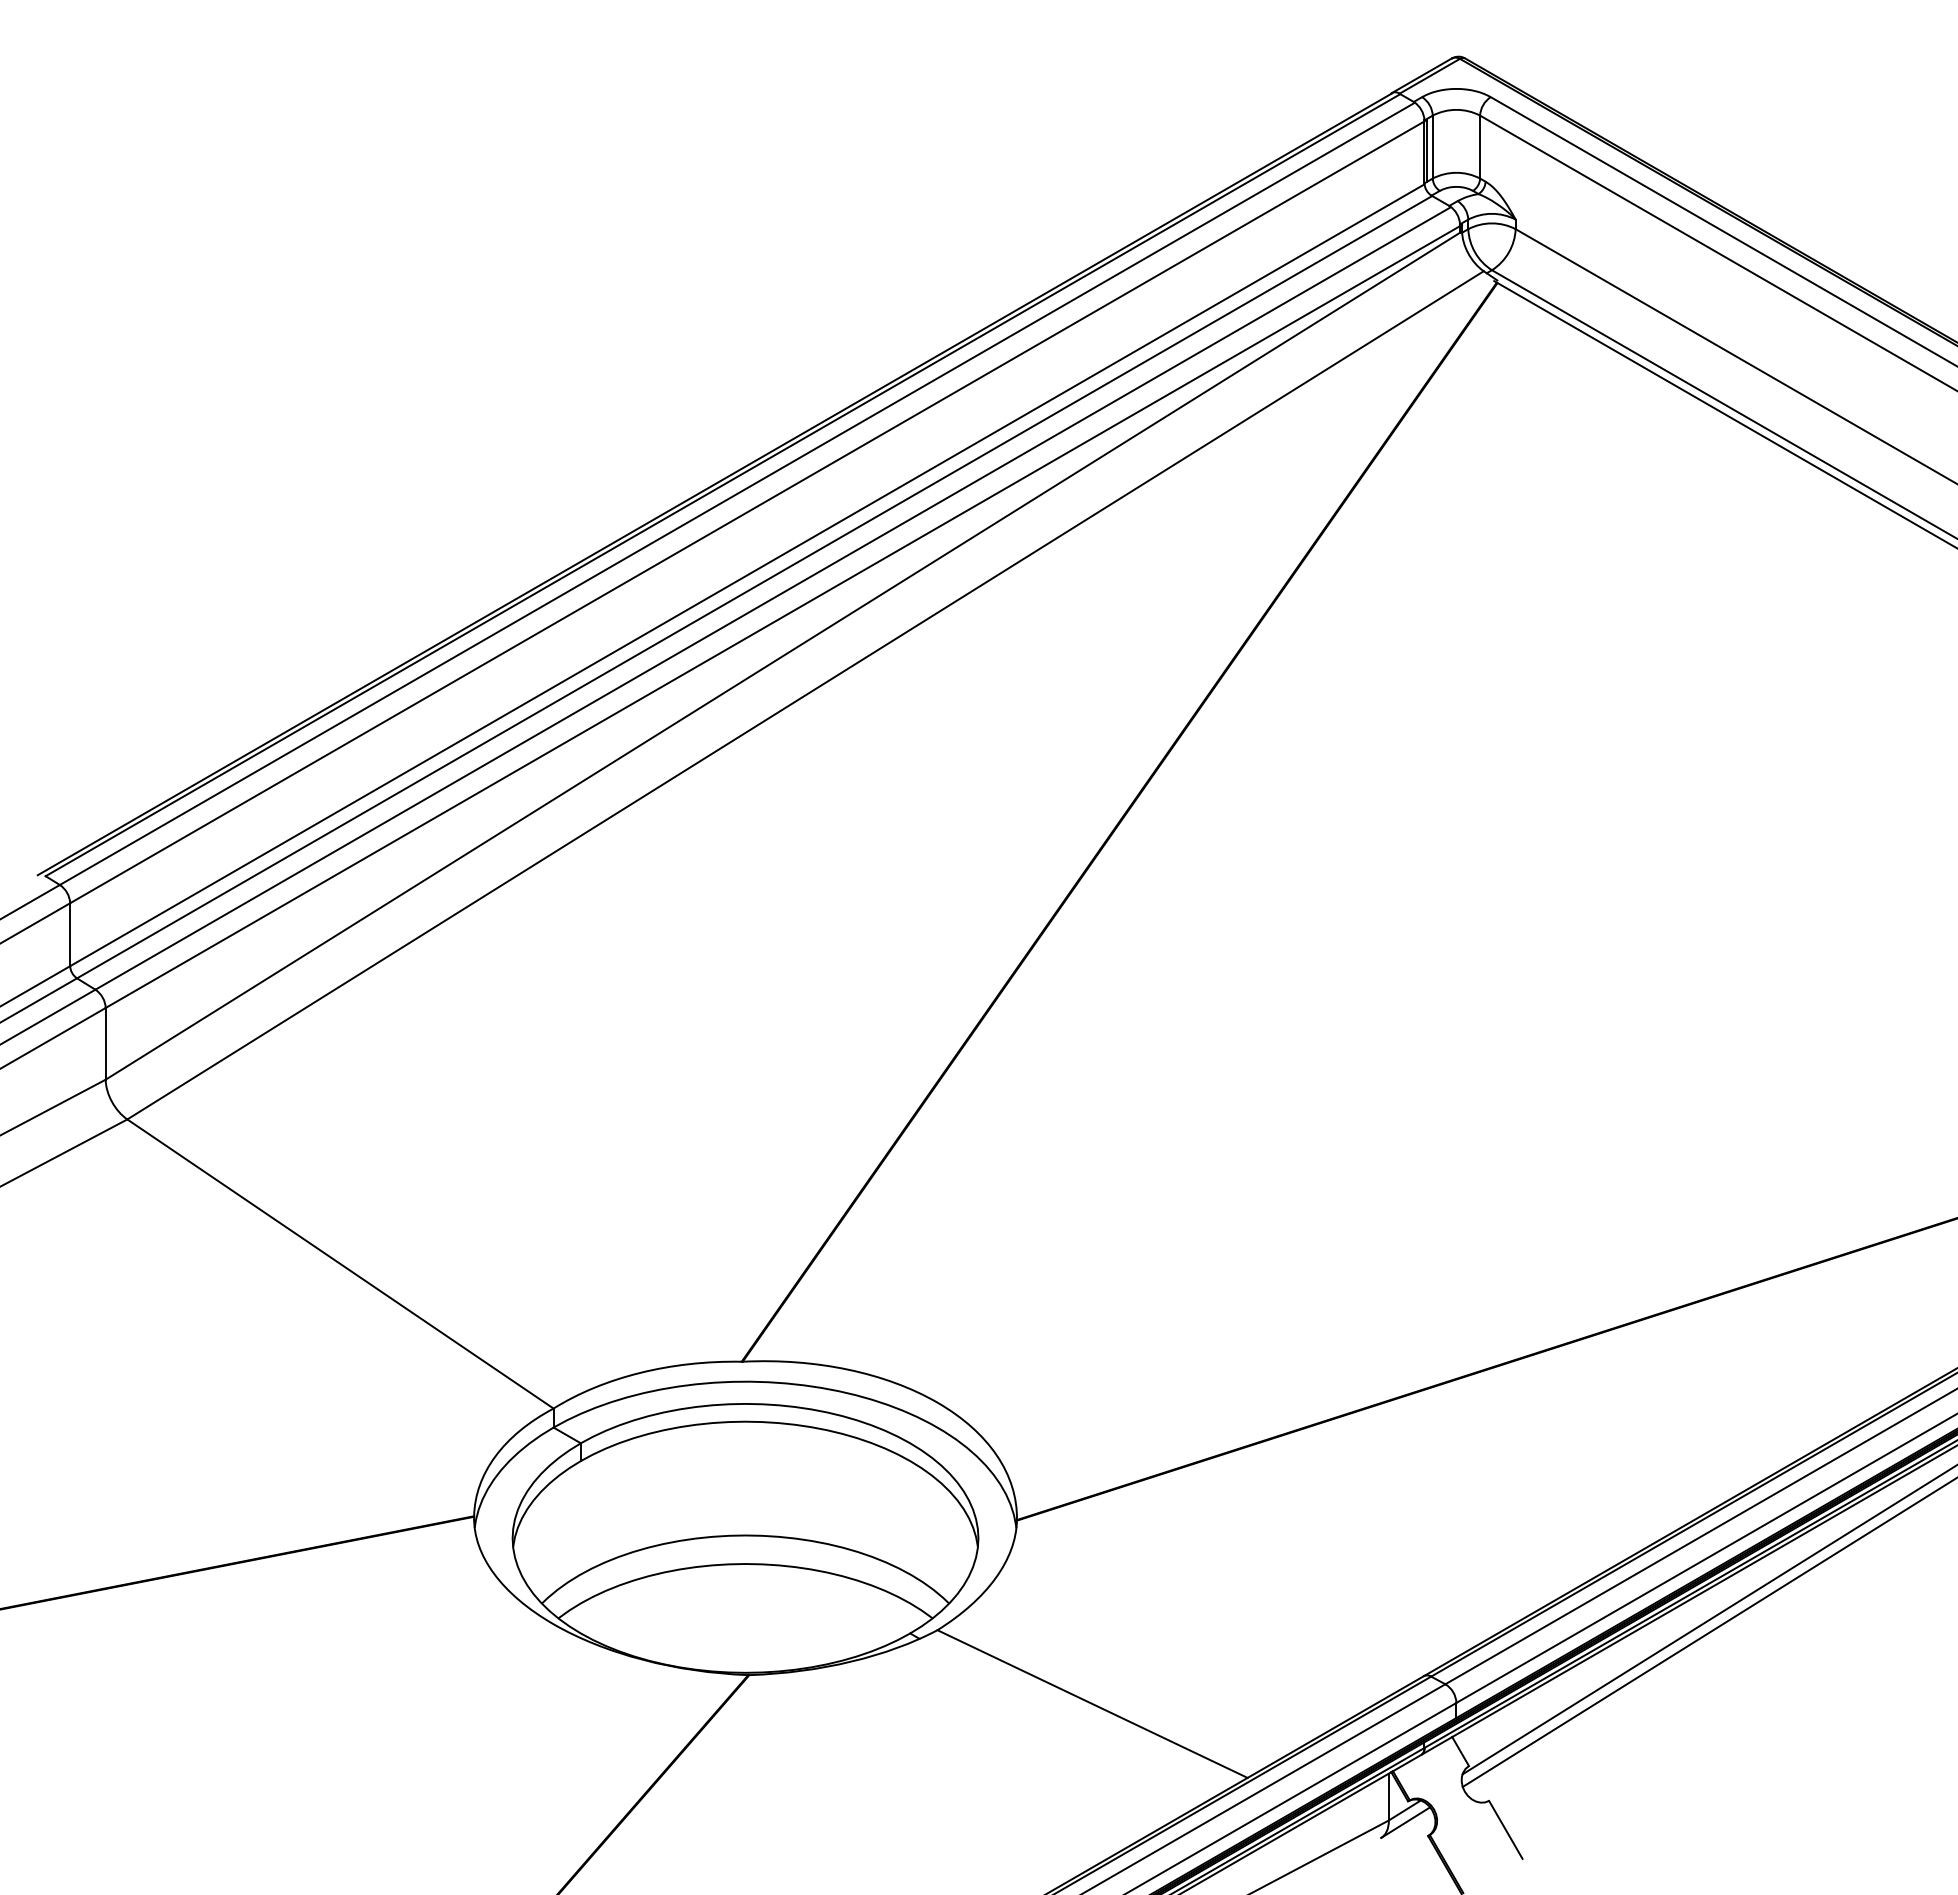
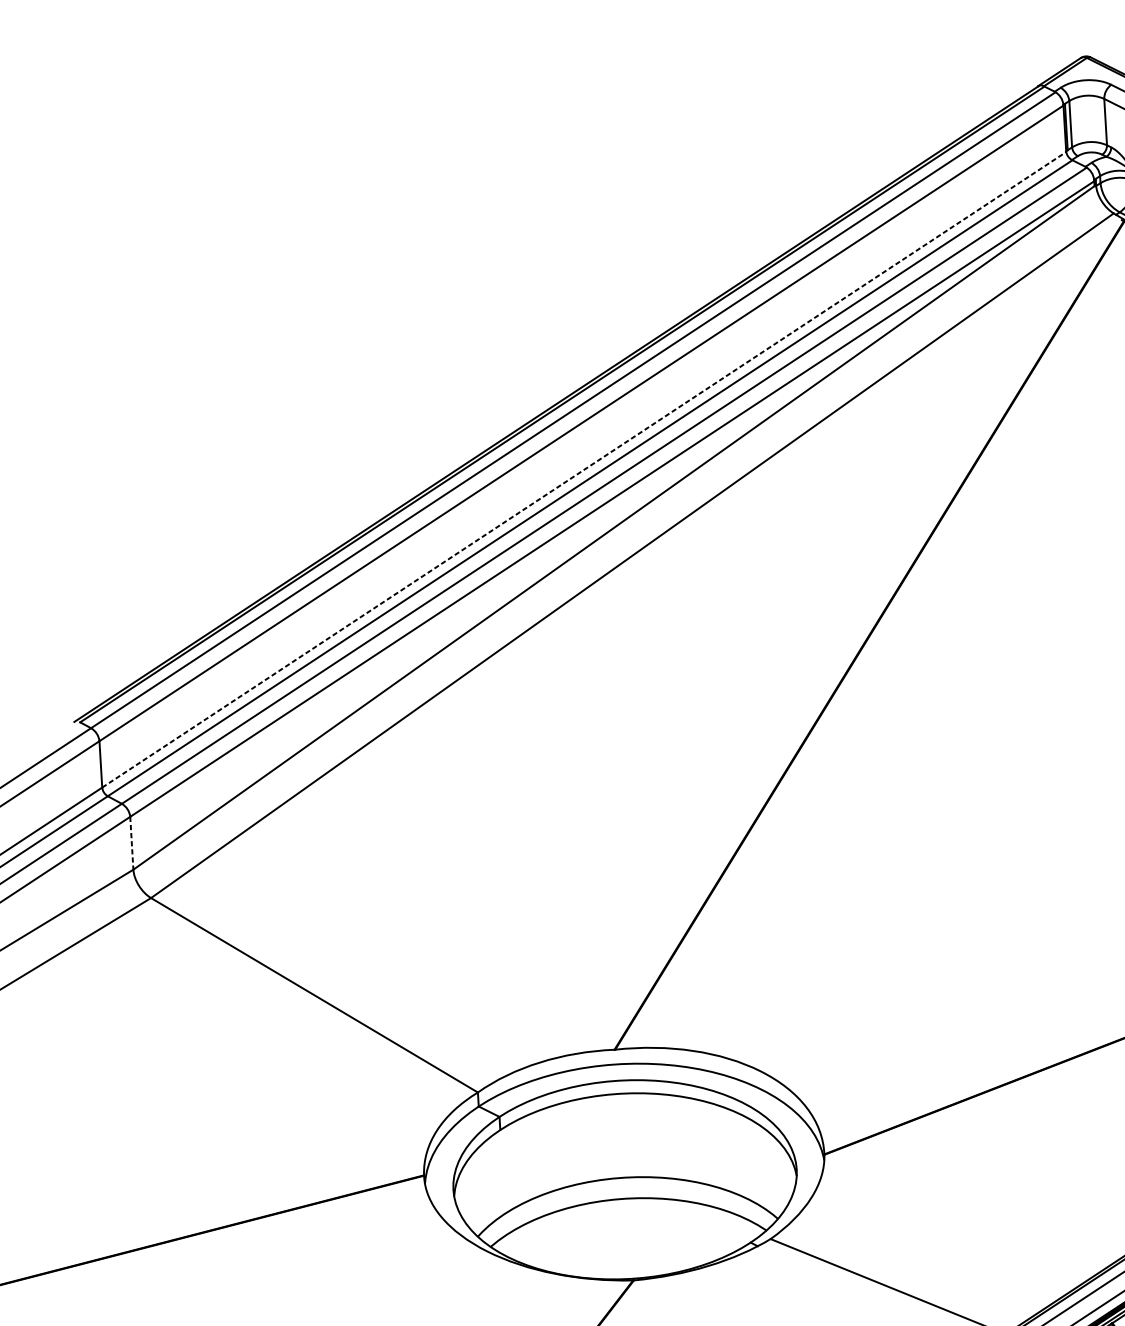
line: (747, 575) -> (584, 469), solid -> dashed
line: (105, 1043) -> (131, 843), solid -> dashed

